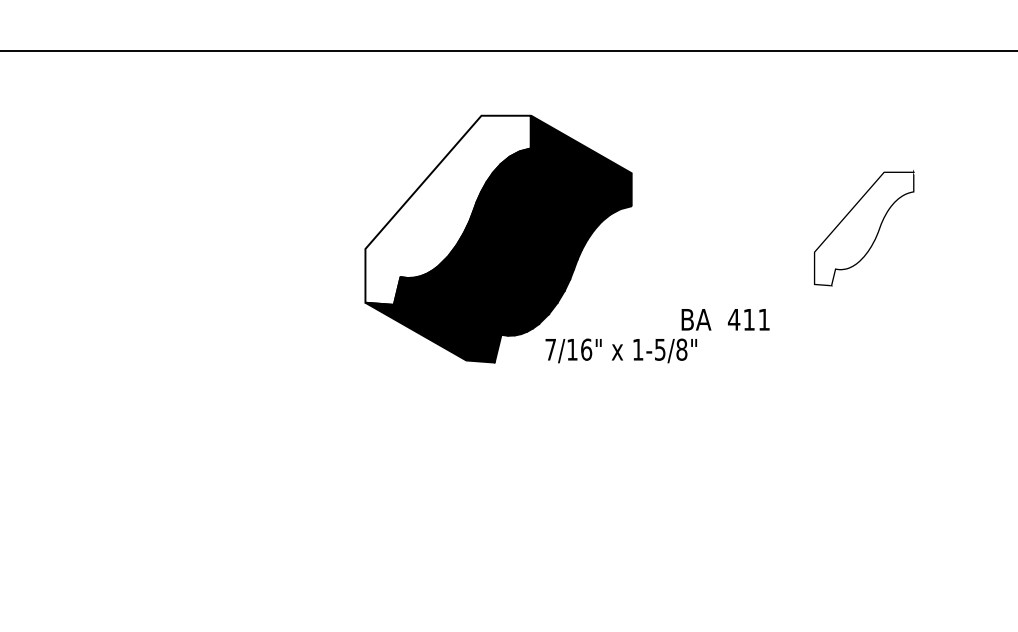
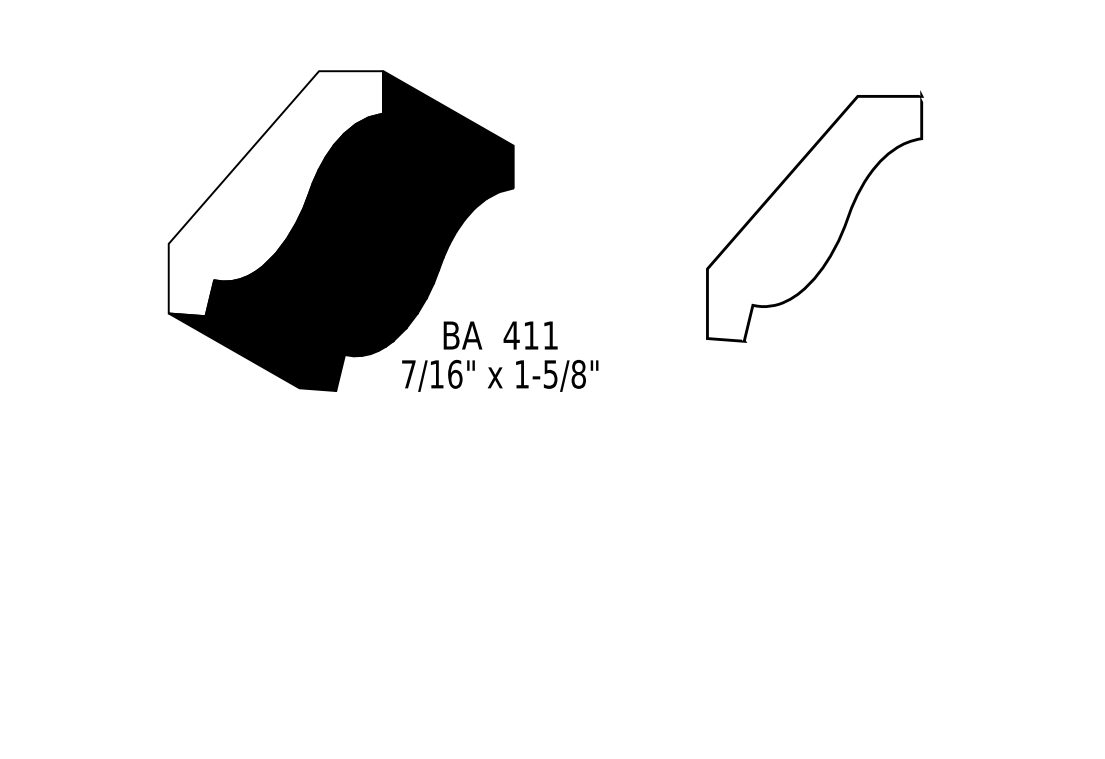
part: (864, 227) -> (815, 215), size x1.67
text: (725, 319) -> (500, 335), moved

